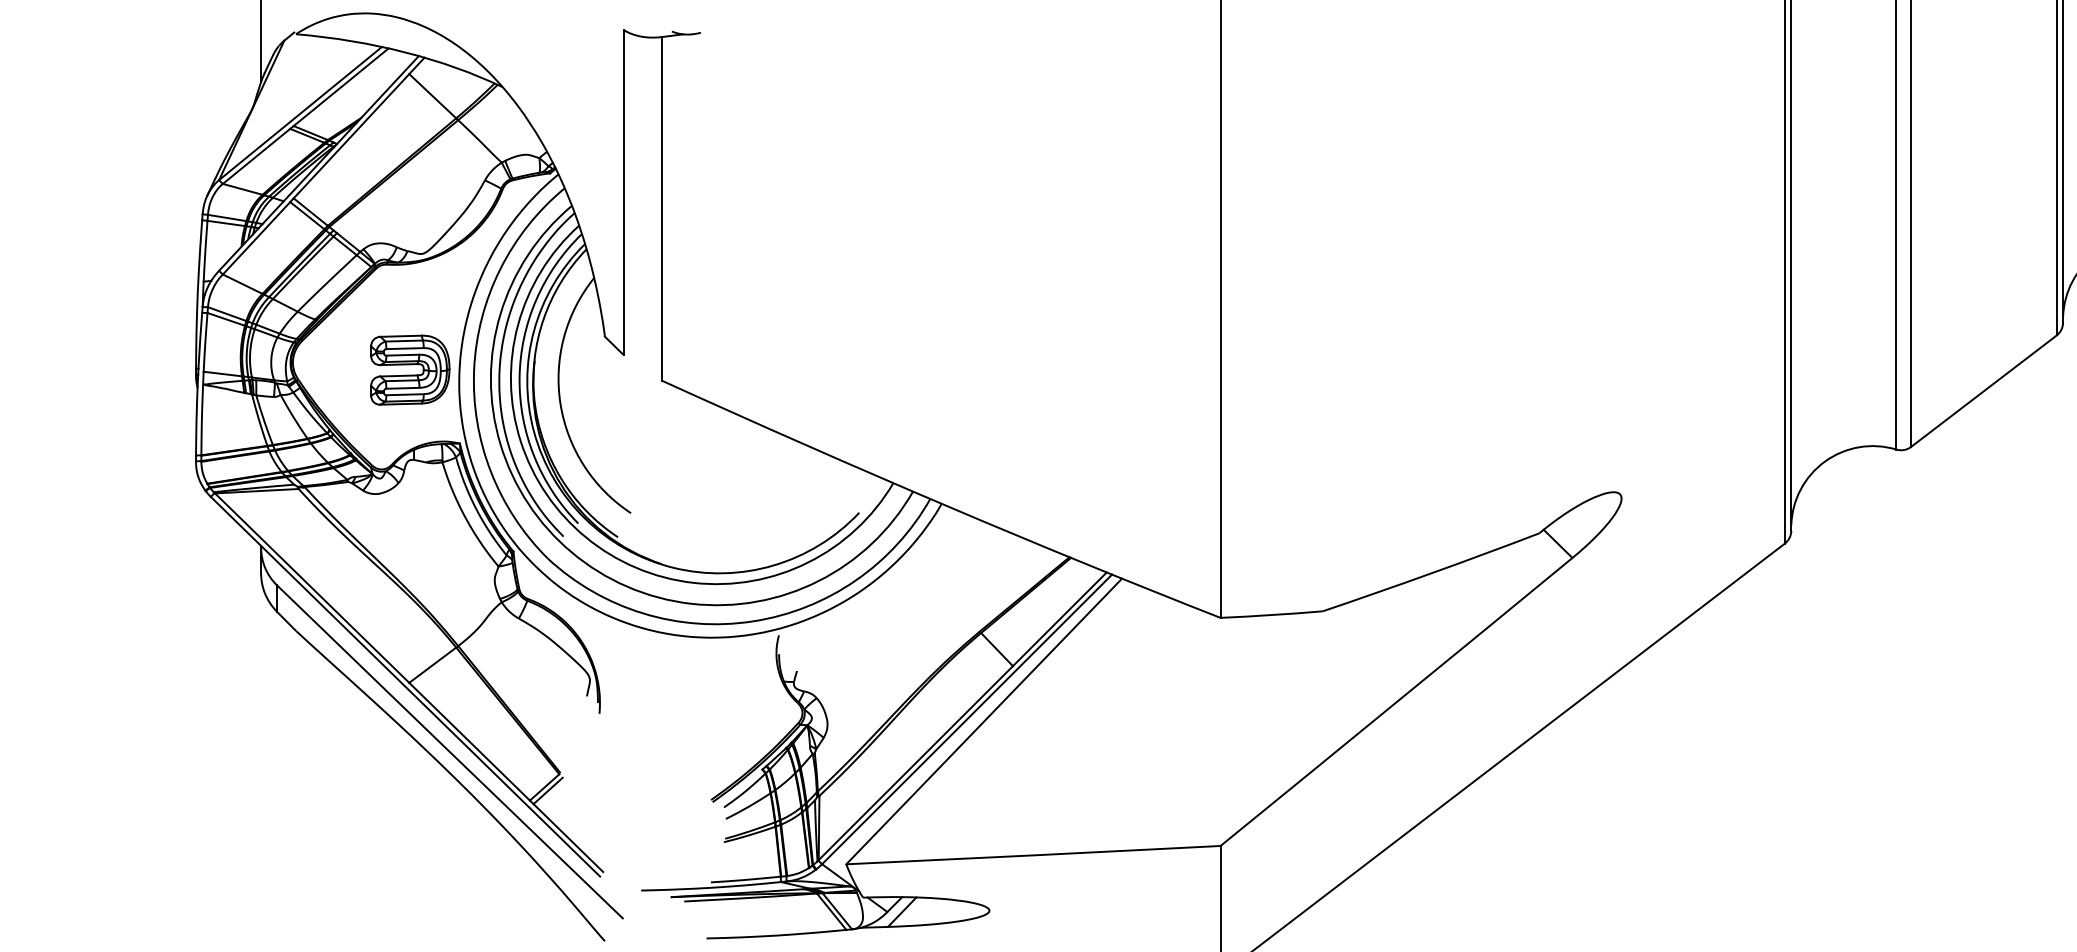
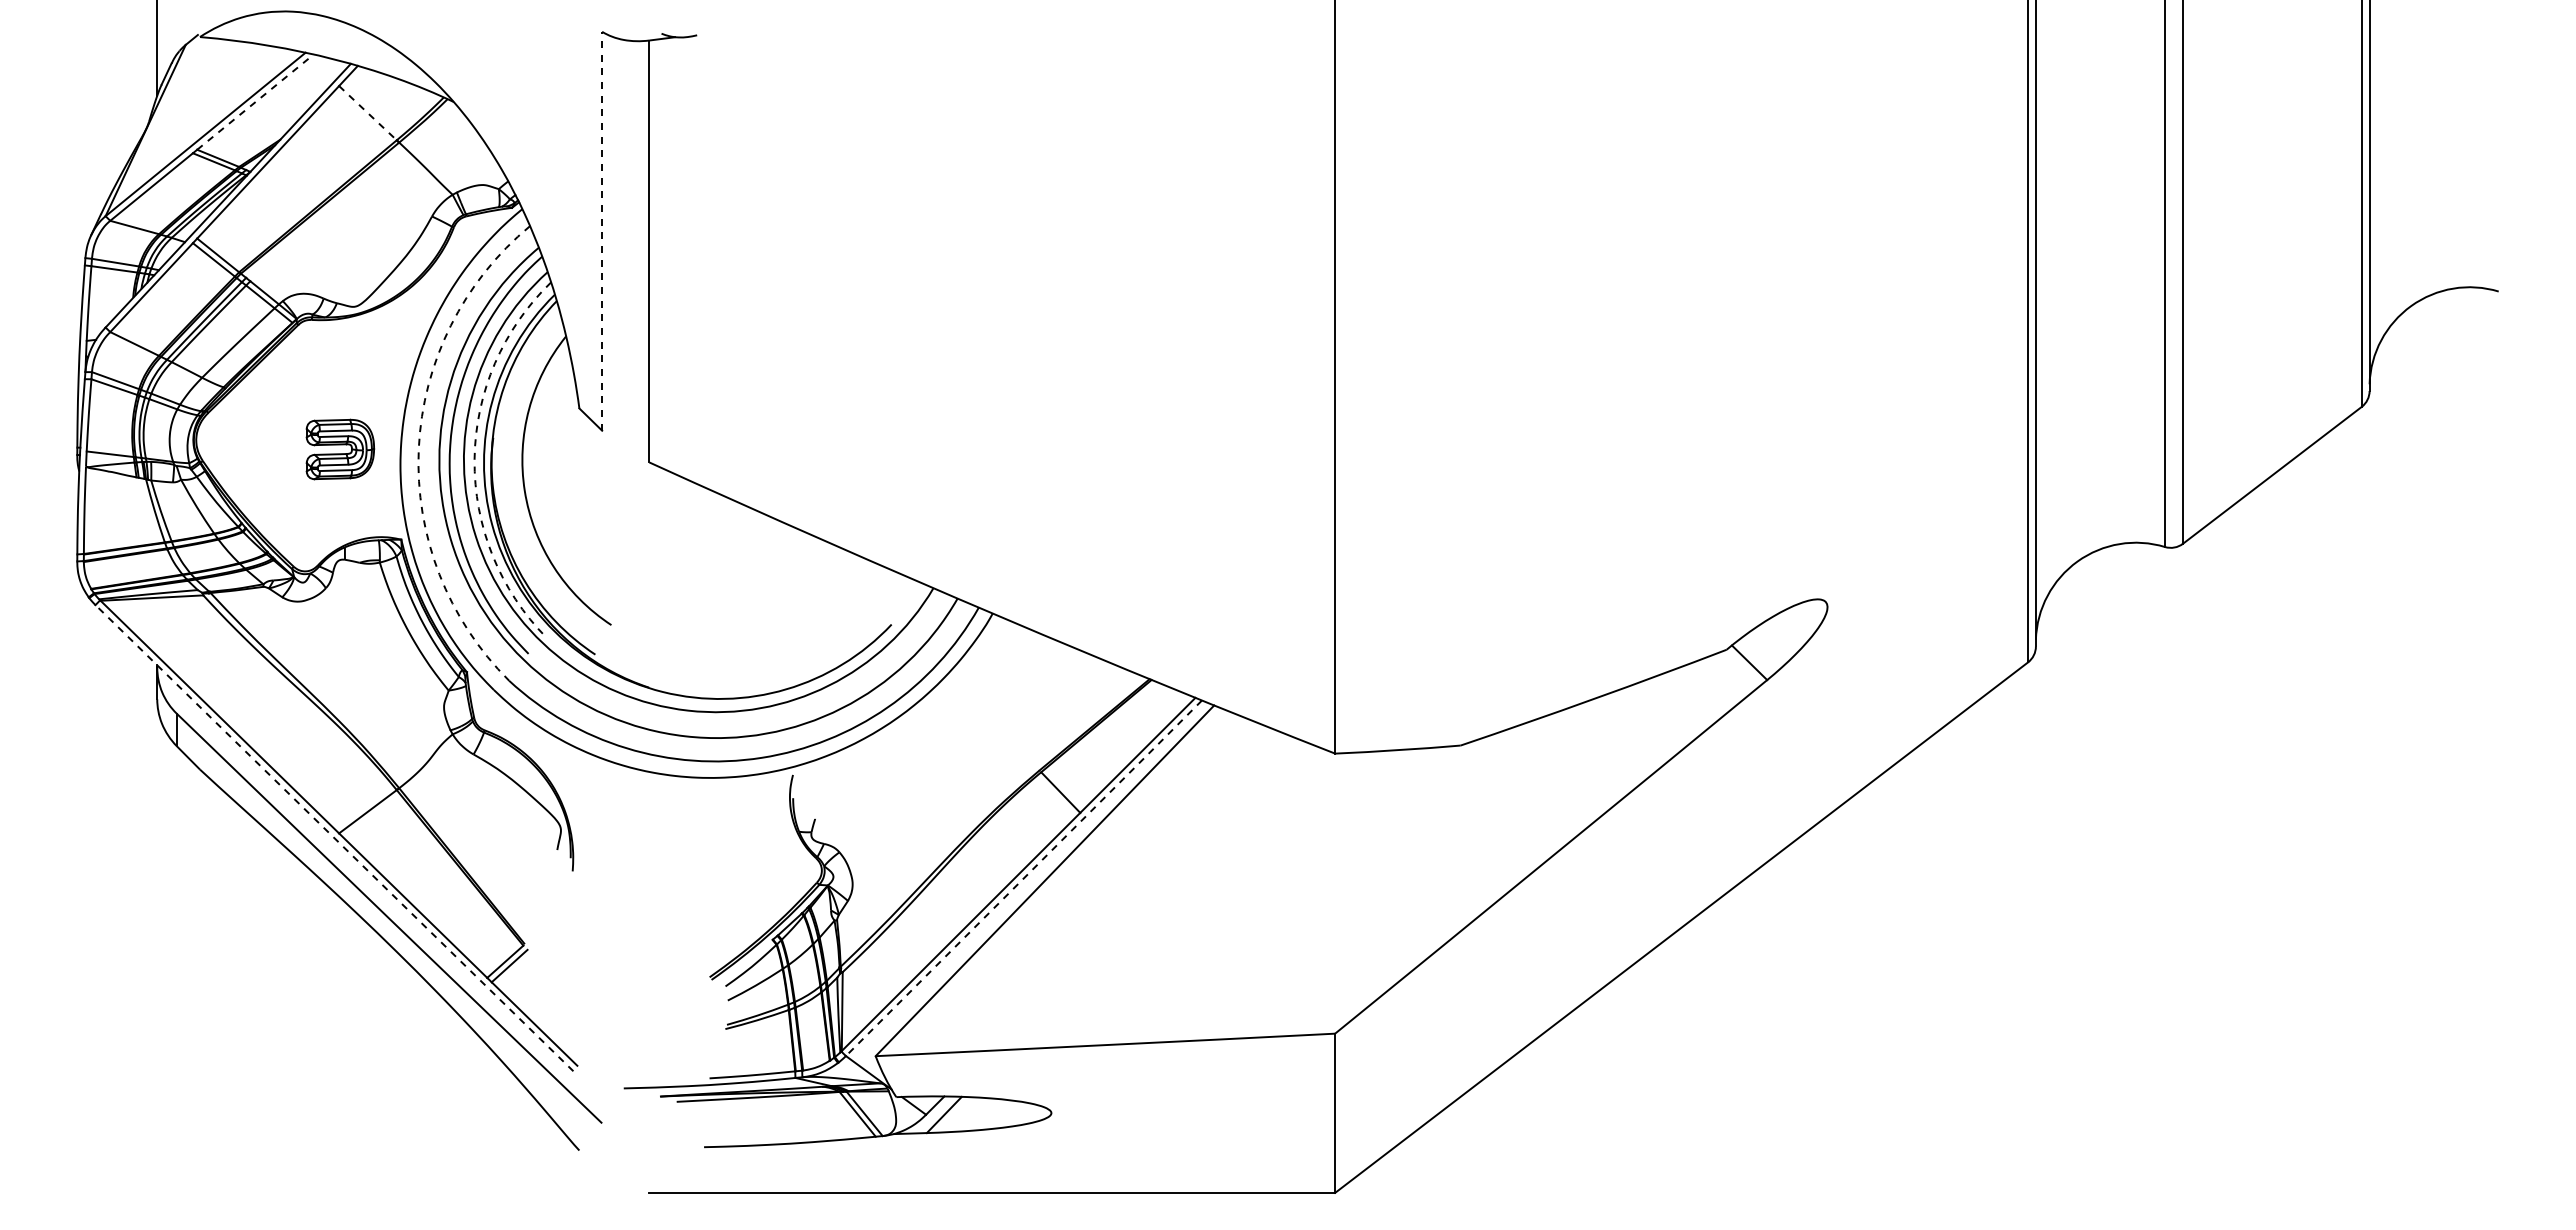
line: (341, 86) -> (255, 101), solid -> dashed
line: (432, 96) -> (367, 113), solid -> dashed
line: (623, 191) -> (602, 230), solid -> dashed
arc: (473, 369) -> (418, 448), solid -> dashed
part: (410, 370) -> (340, 449), size x0.7
arc: (519, 378) -> (474, 459), solid -> dashed
line: (405, 687) -> (334, 838), solid -> dashed
line: (966, 719) -> (1023, 878), solid -> dashed

